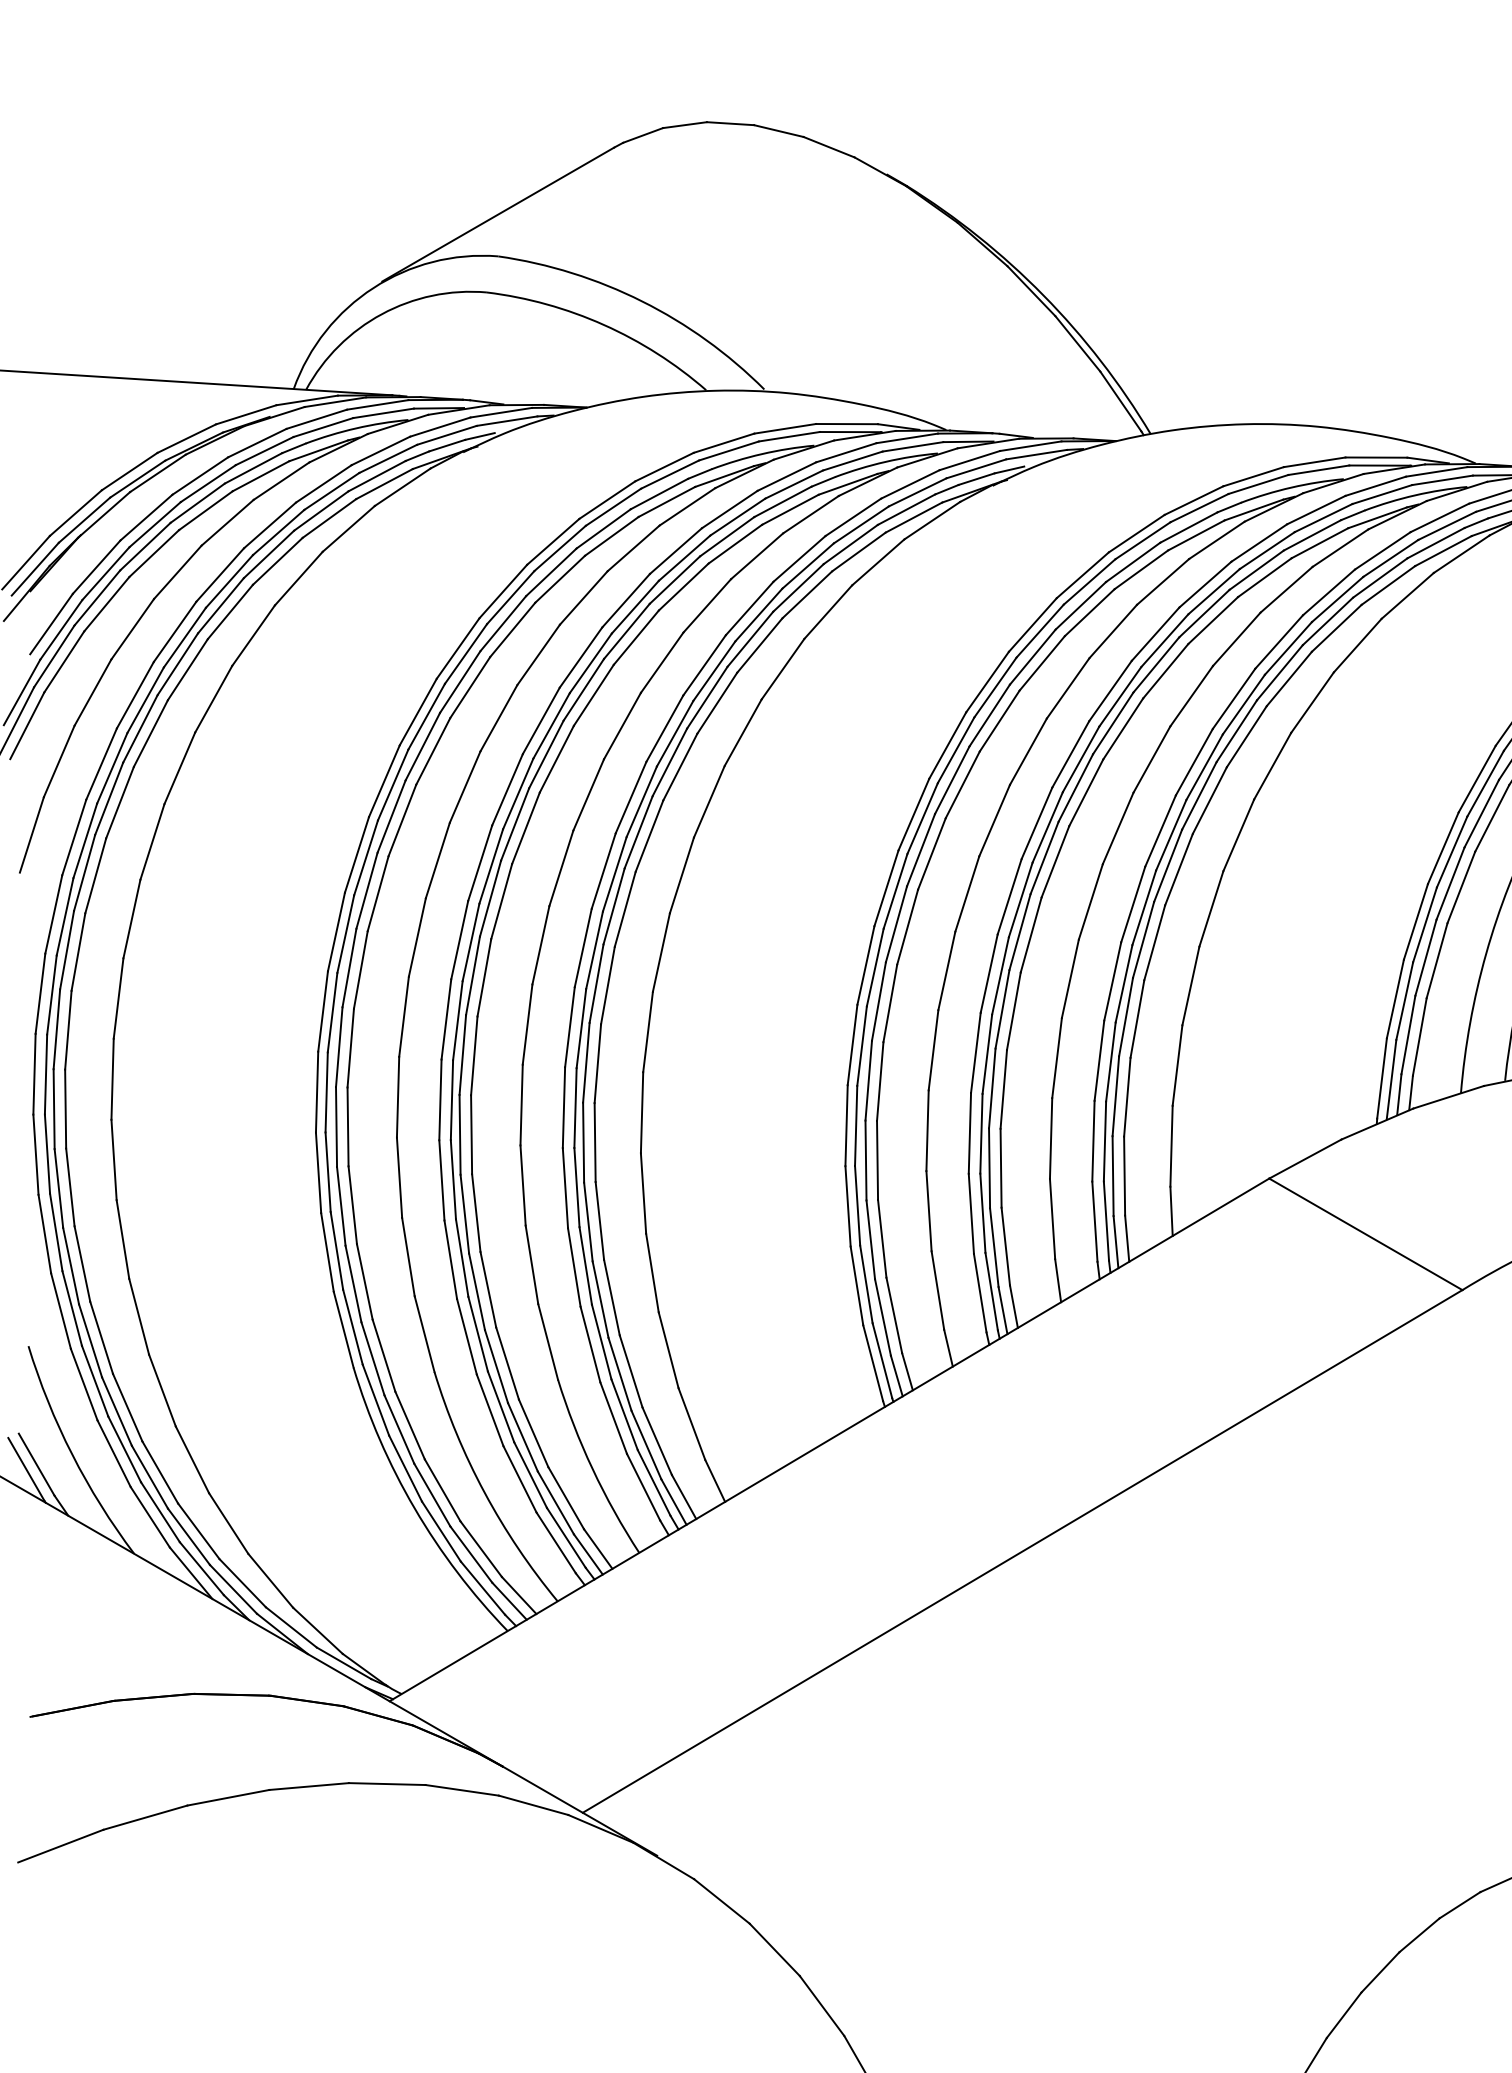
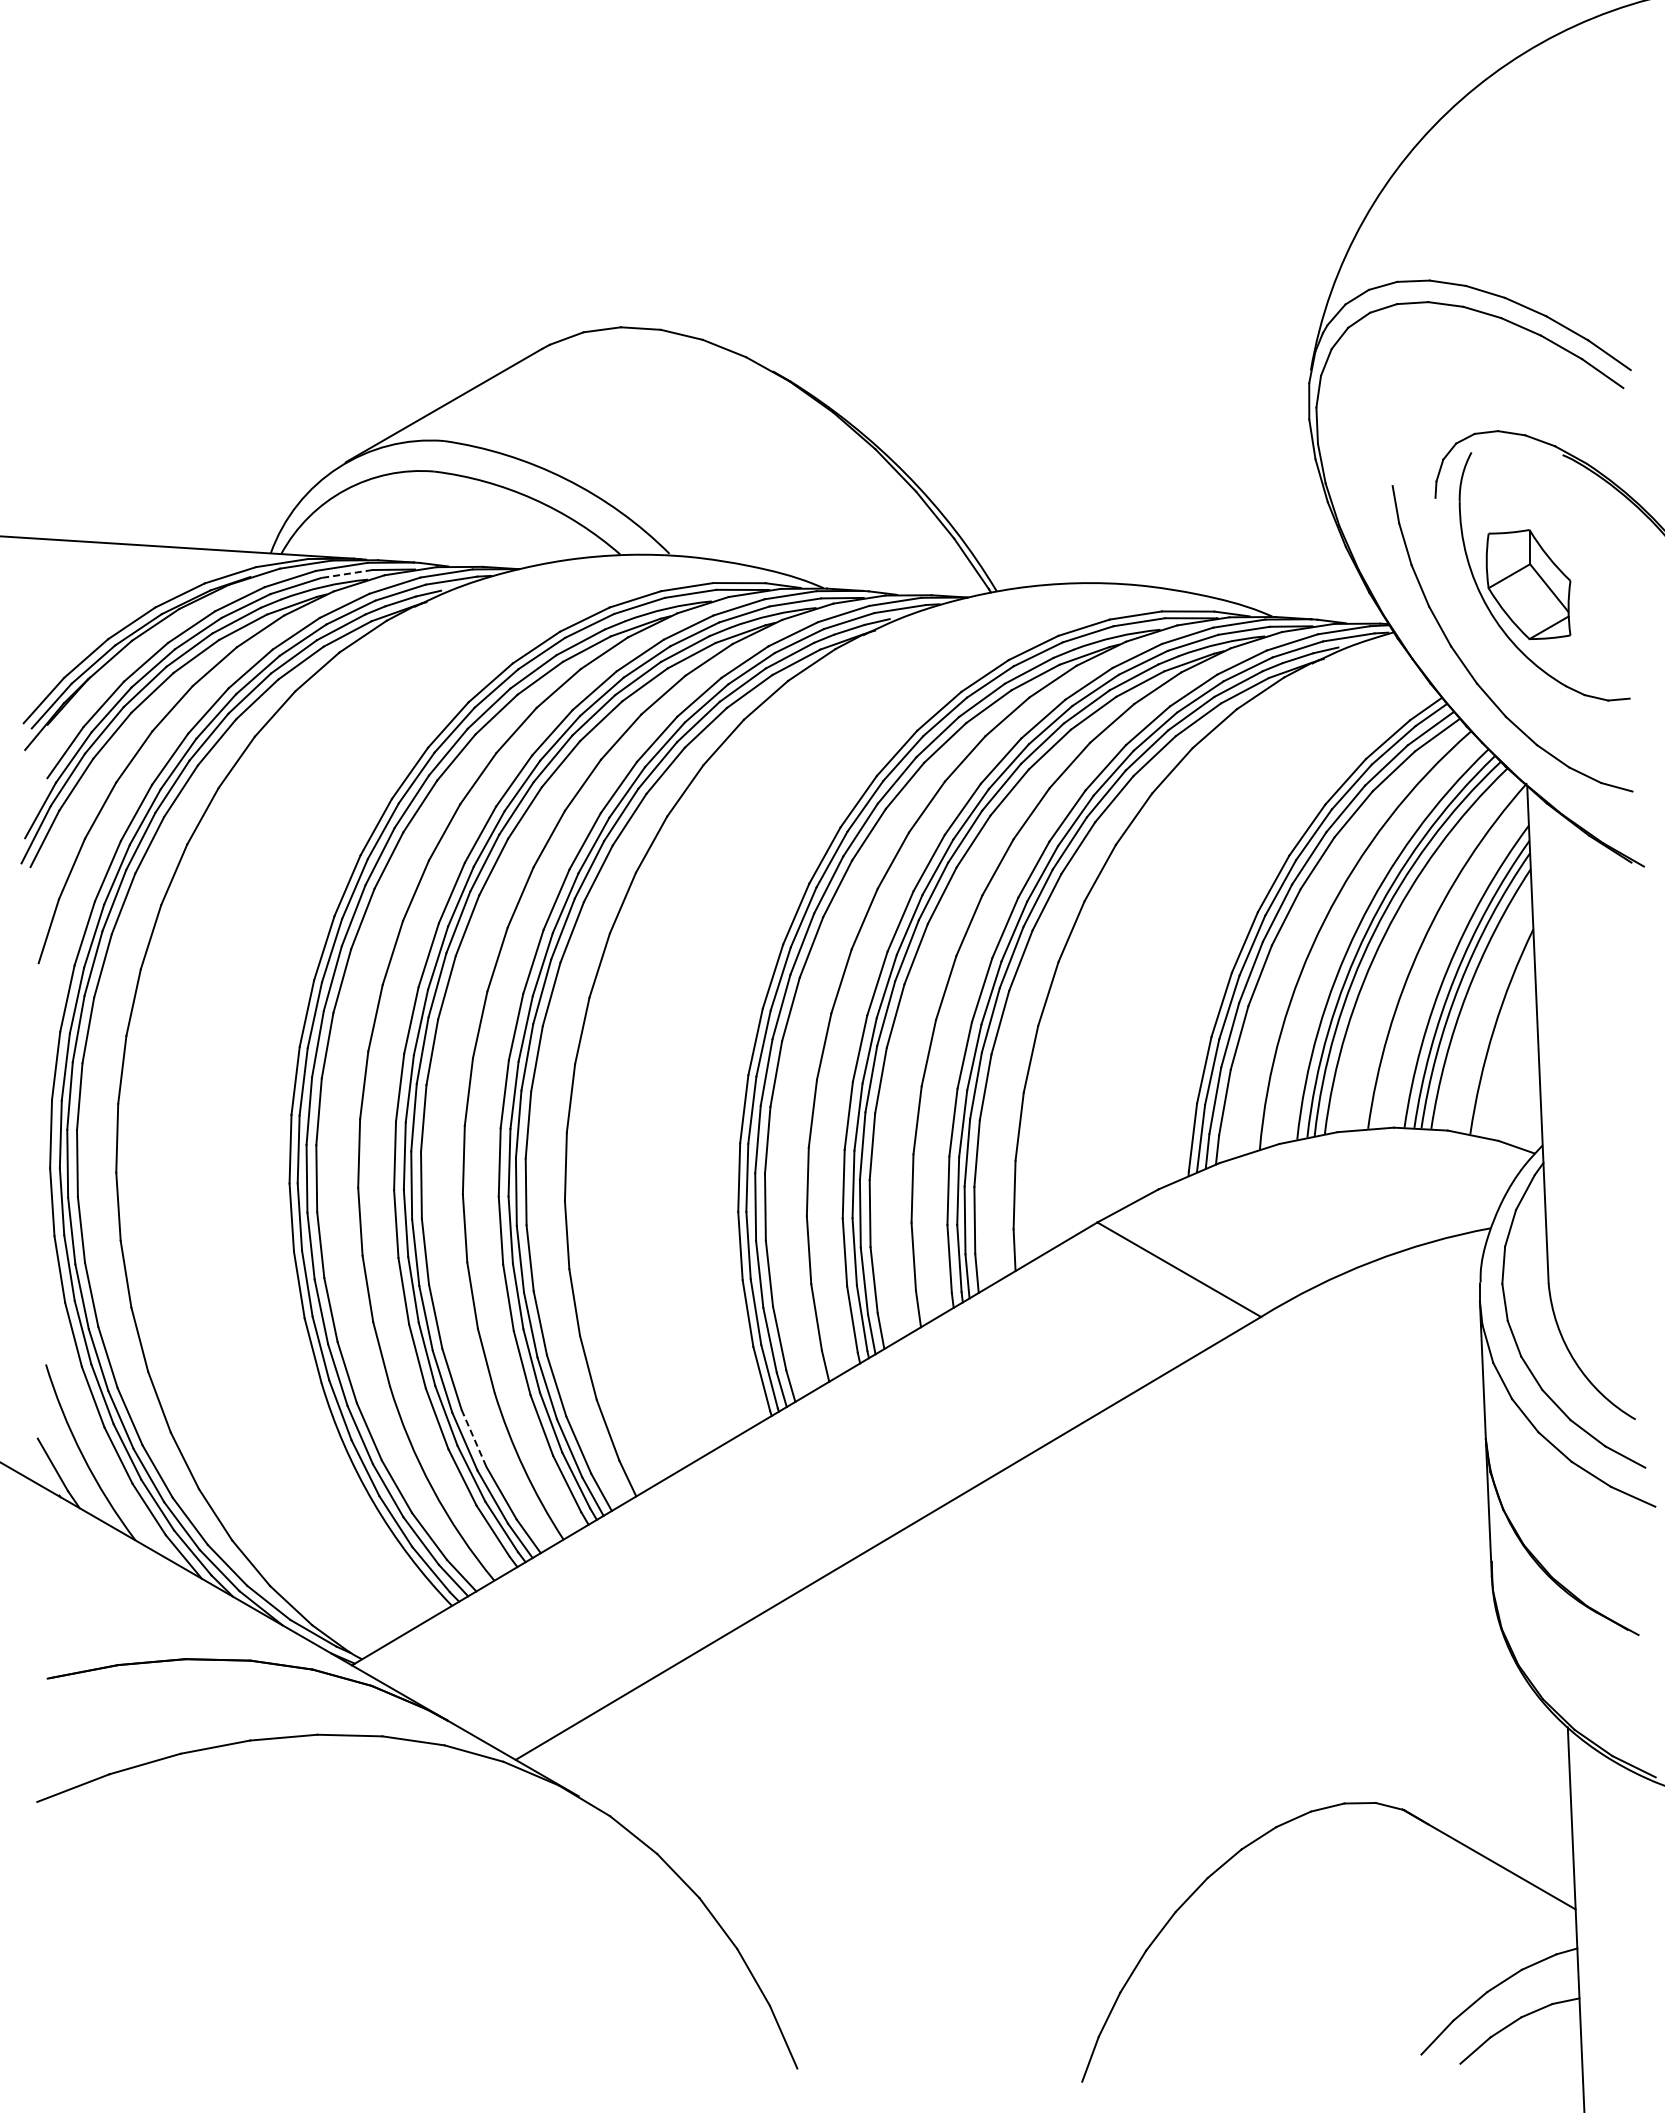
line: (383, 413) -> (346, 574), solid -> dashed
line: (534, 1433) -> (474, 1438), solid -> dashed
line: (25, 1468) -> (43, 1468), removed

